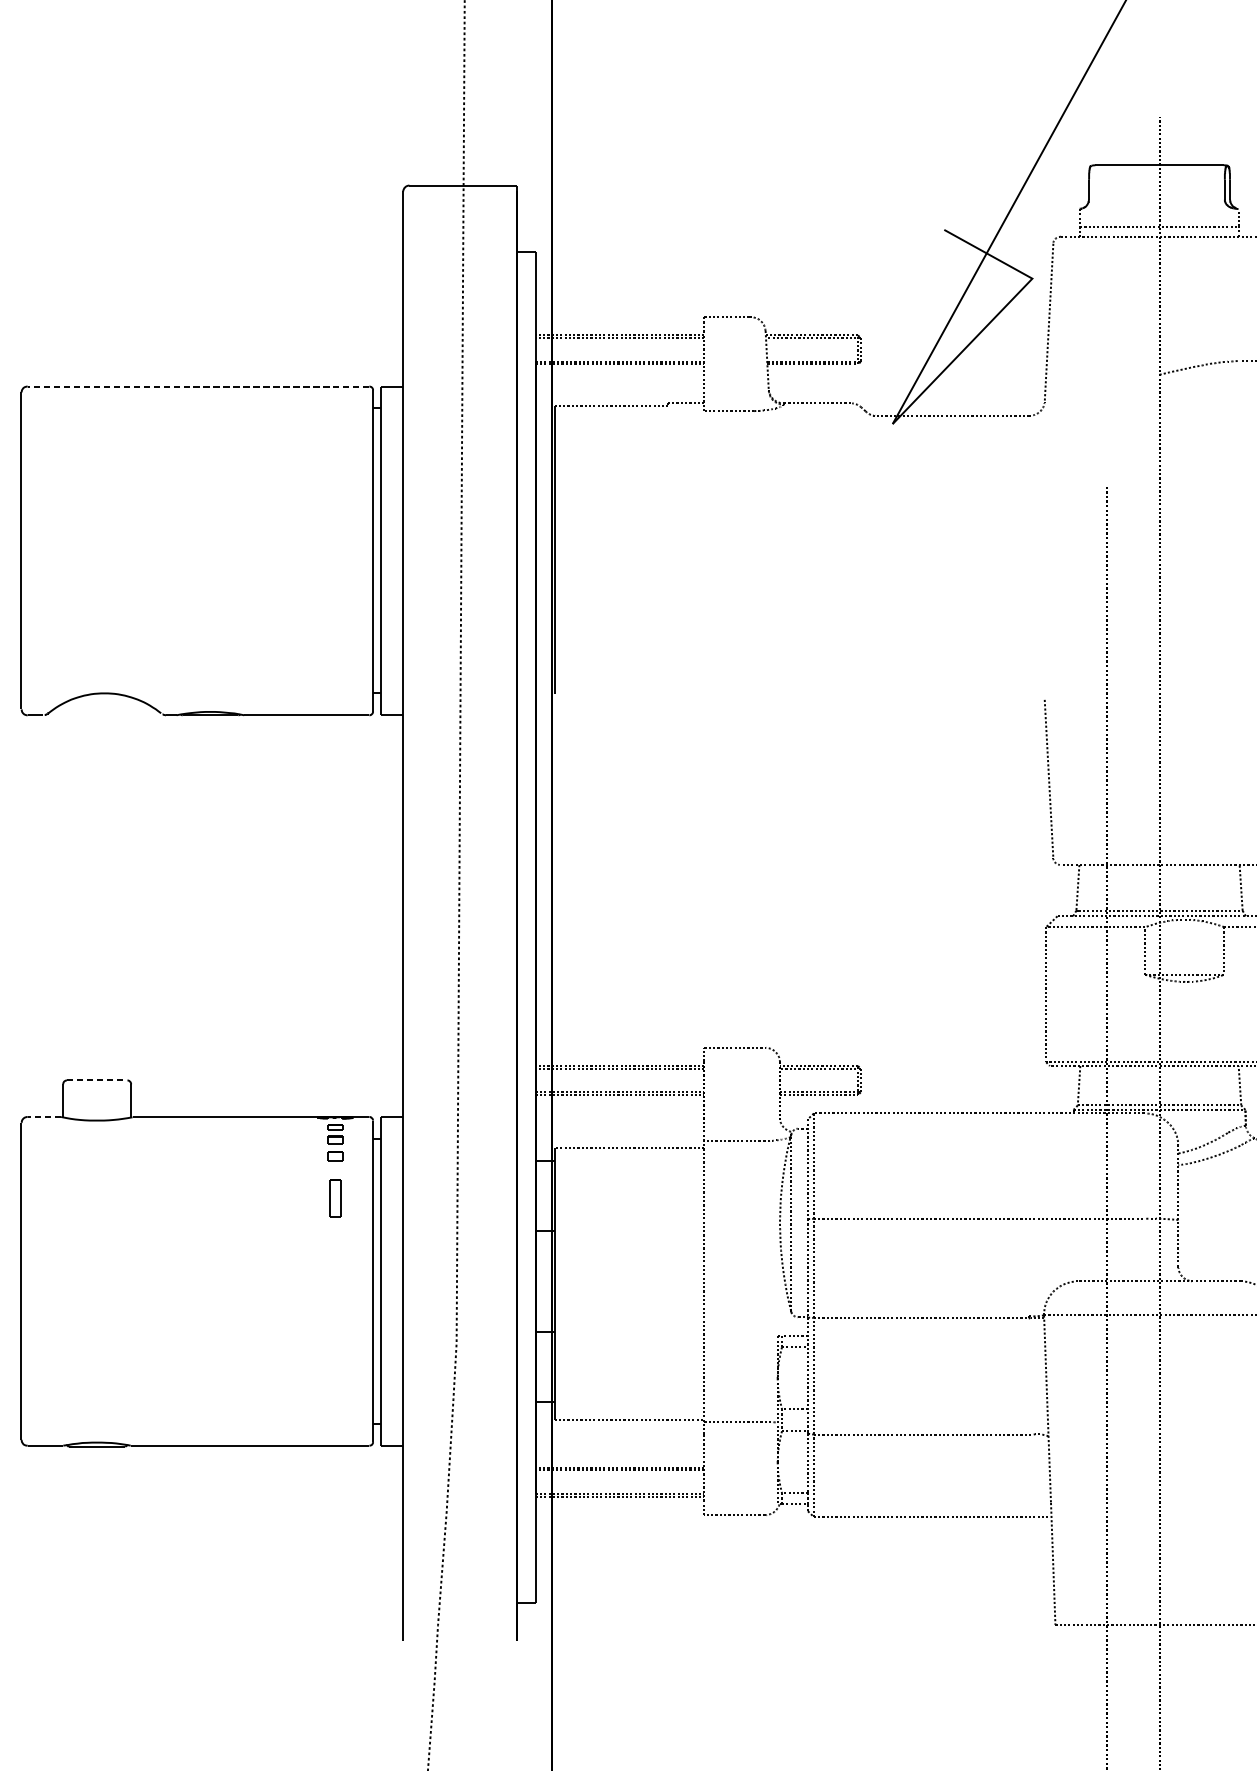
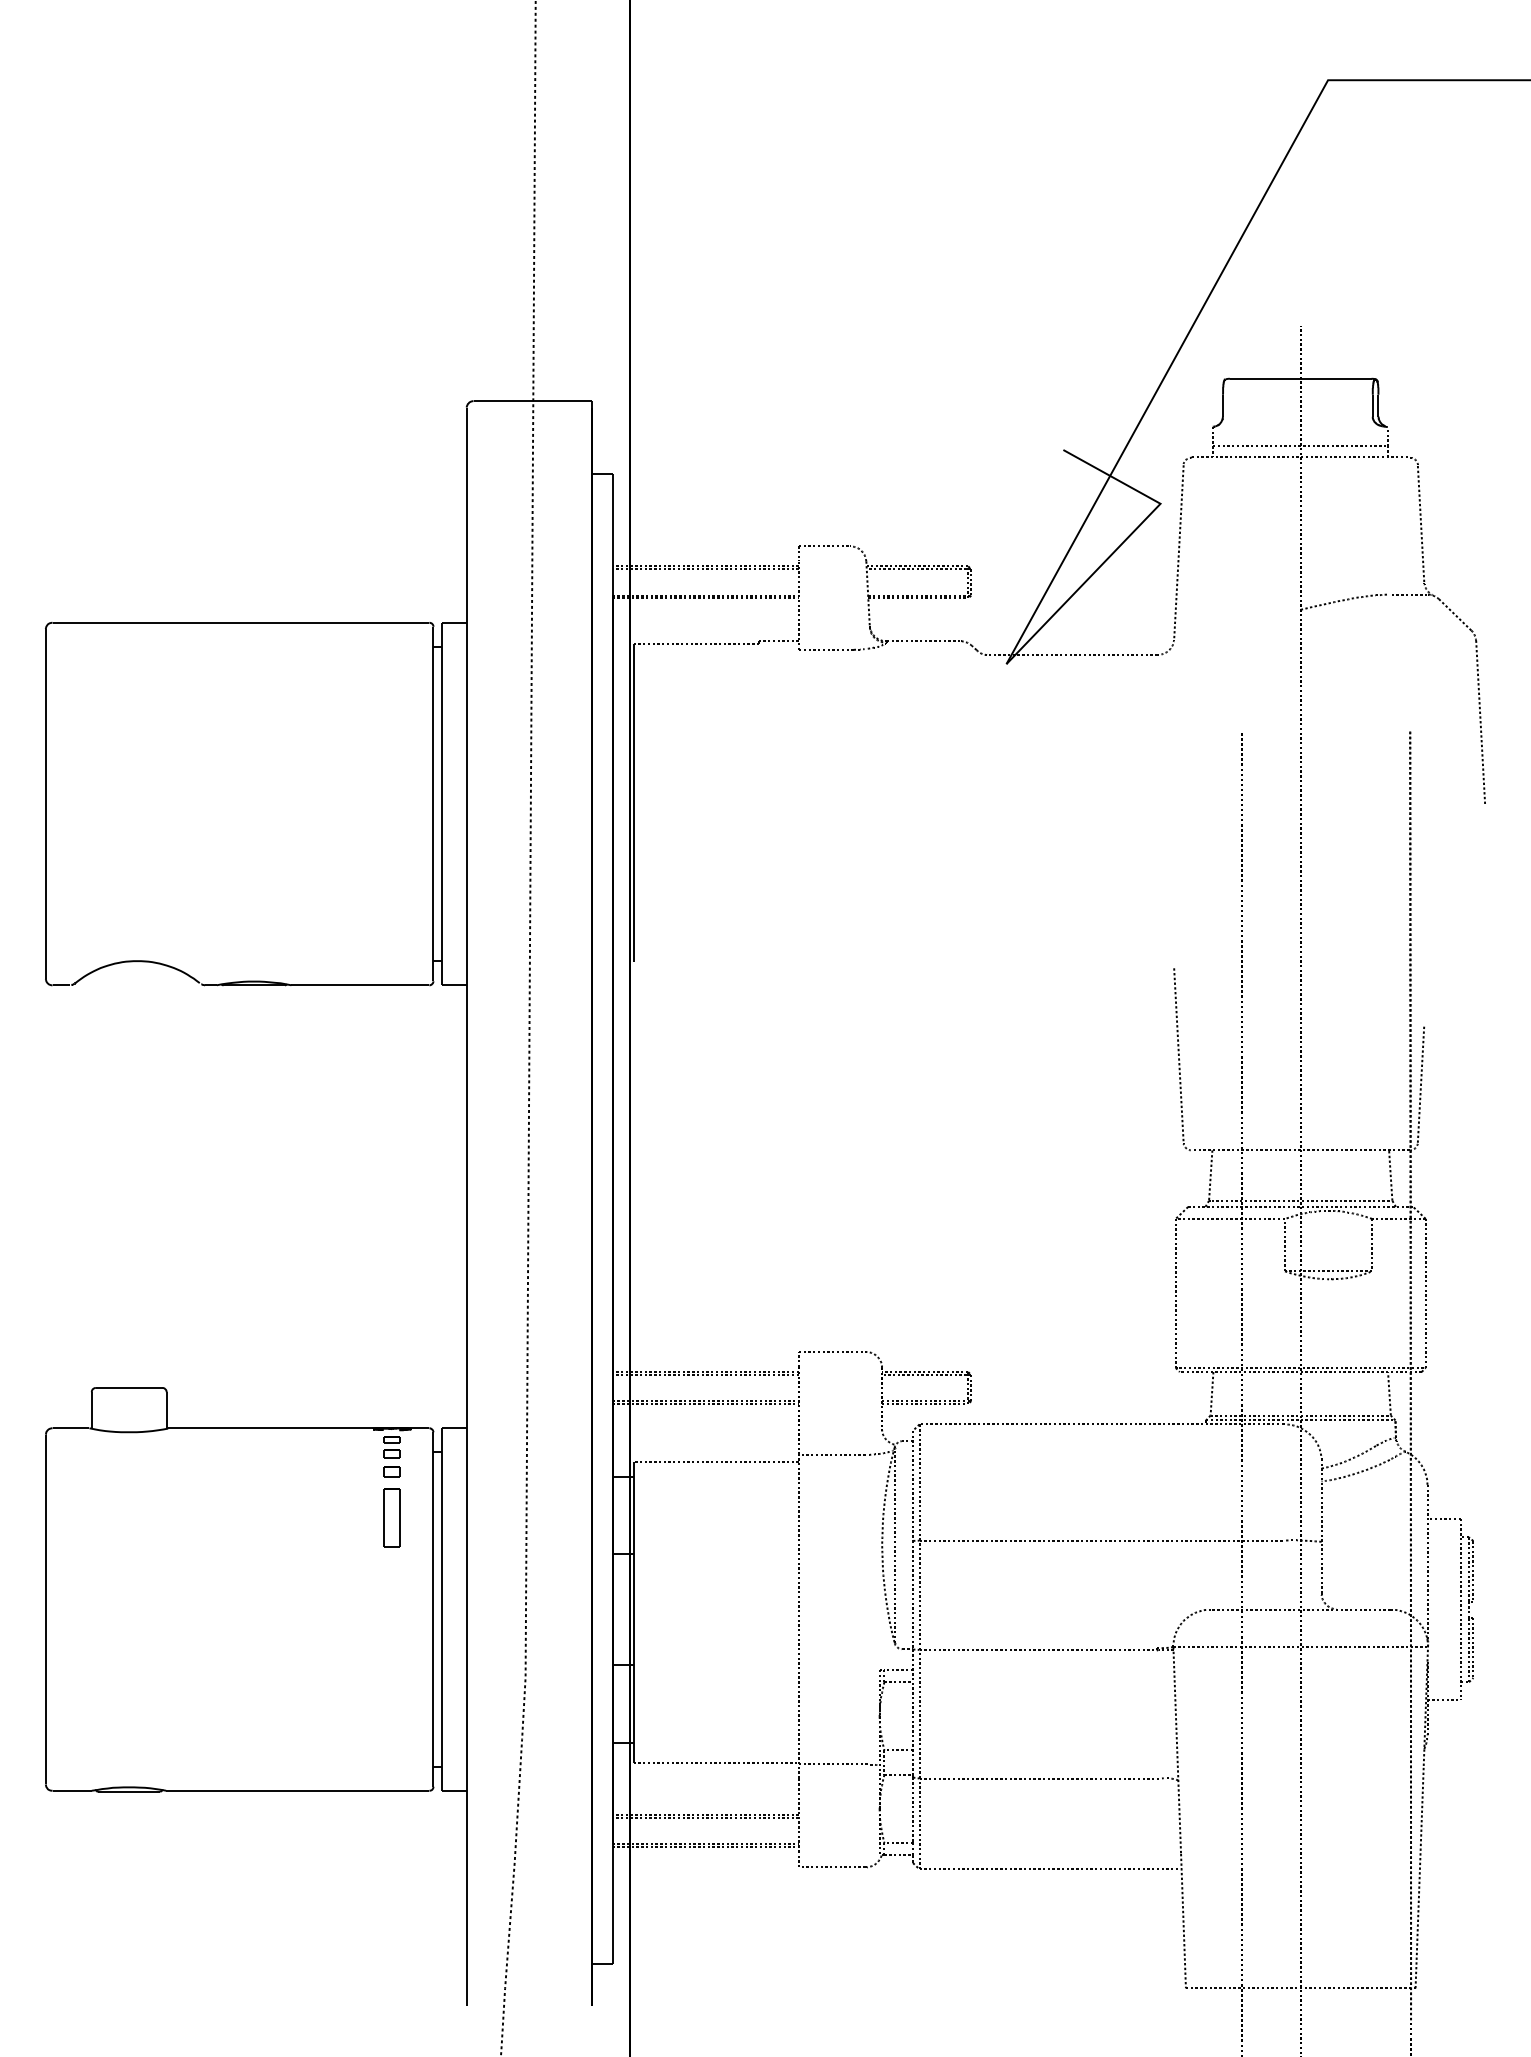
line: (198, 386) -> (240, 622), dashed -> solid
line: (97, 1080) -> (129, 1388), dashed -> solid
line: (43, 1117) -> (70, 1428), dashed -> solid
part: (335, 1197) -> (391, 1517), size x1.43

